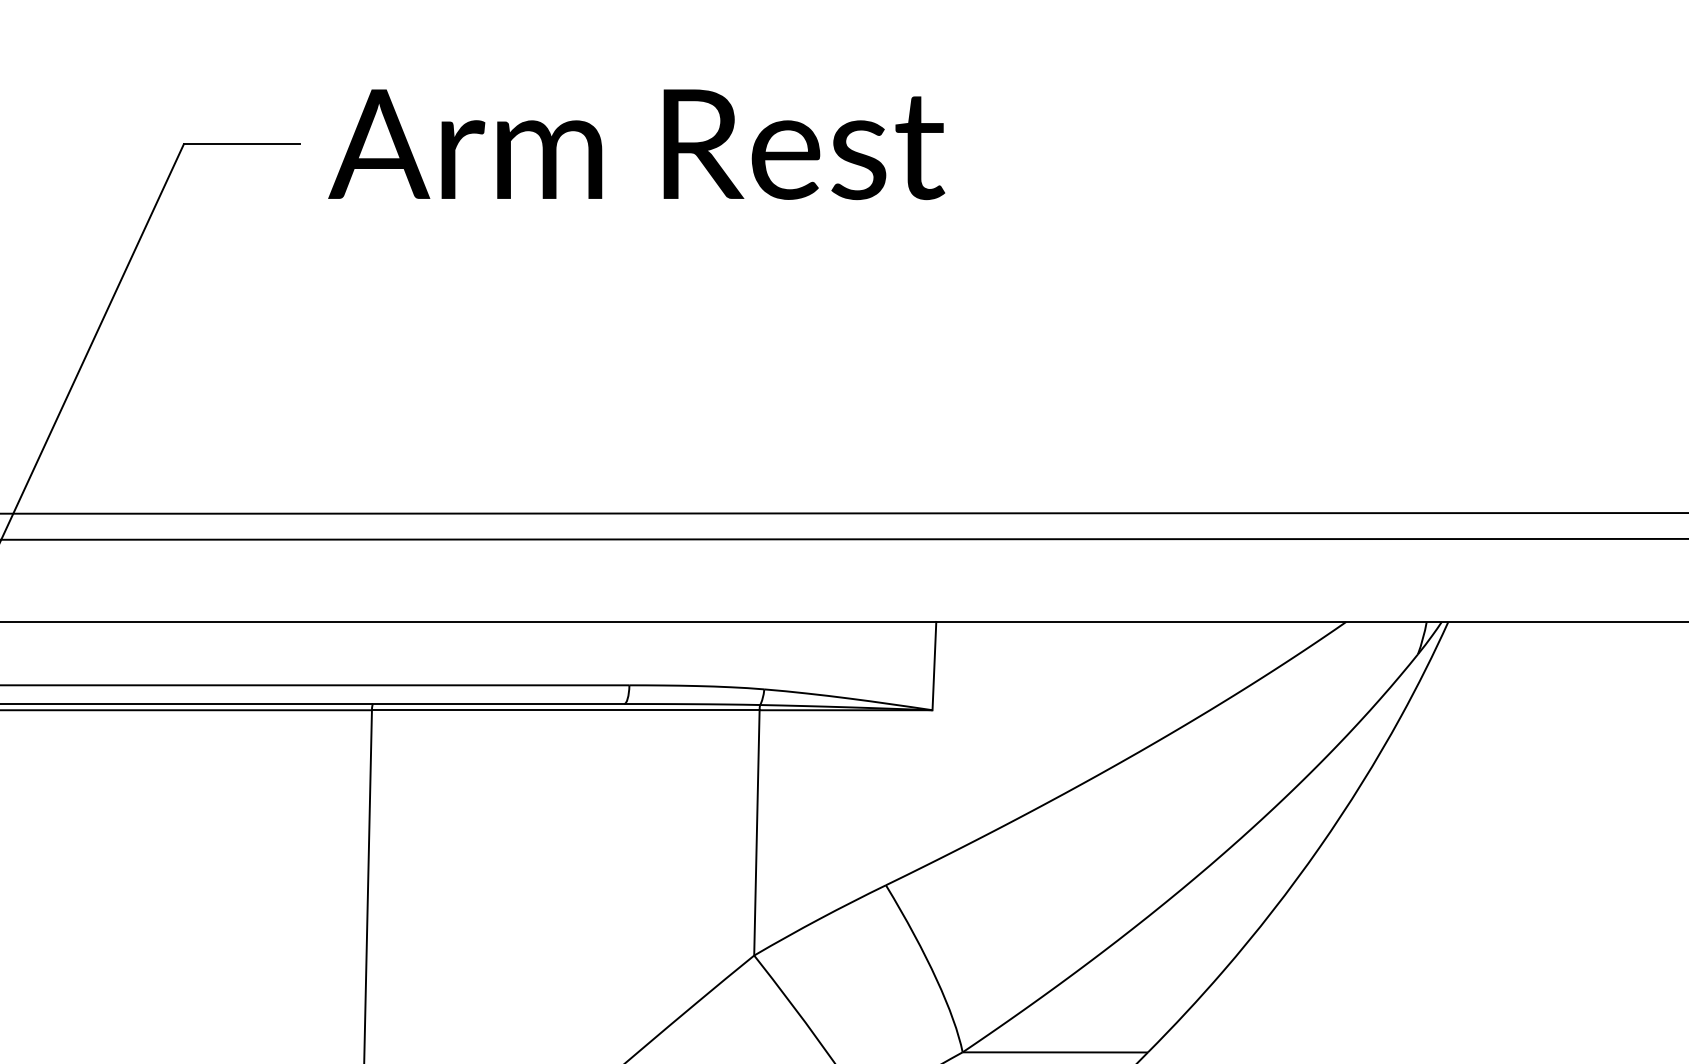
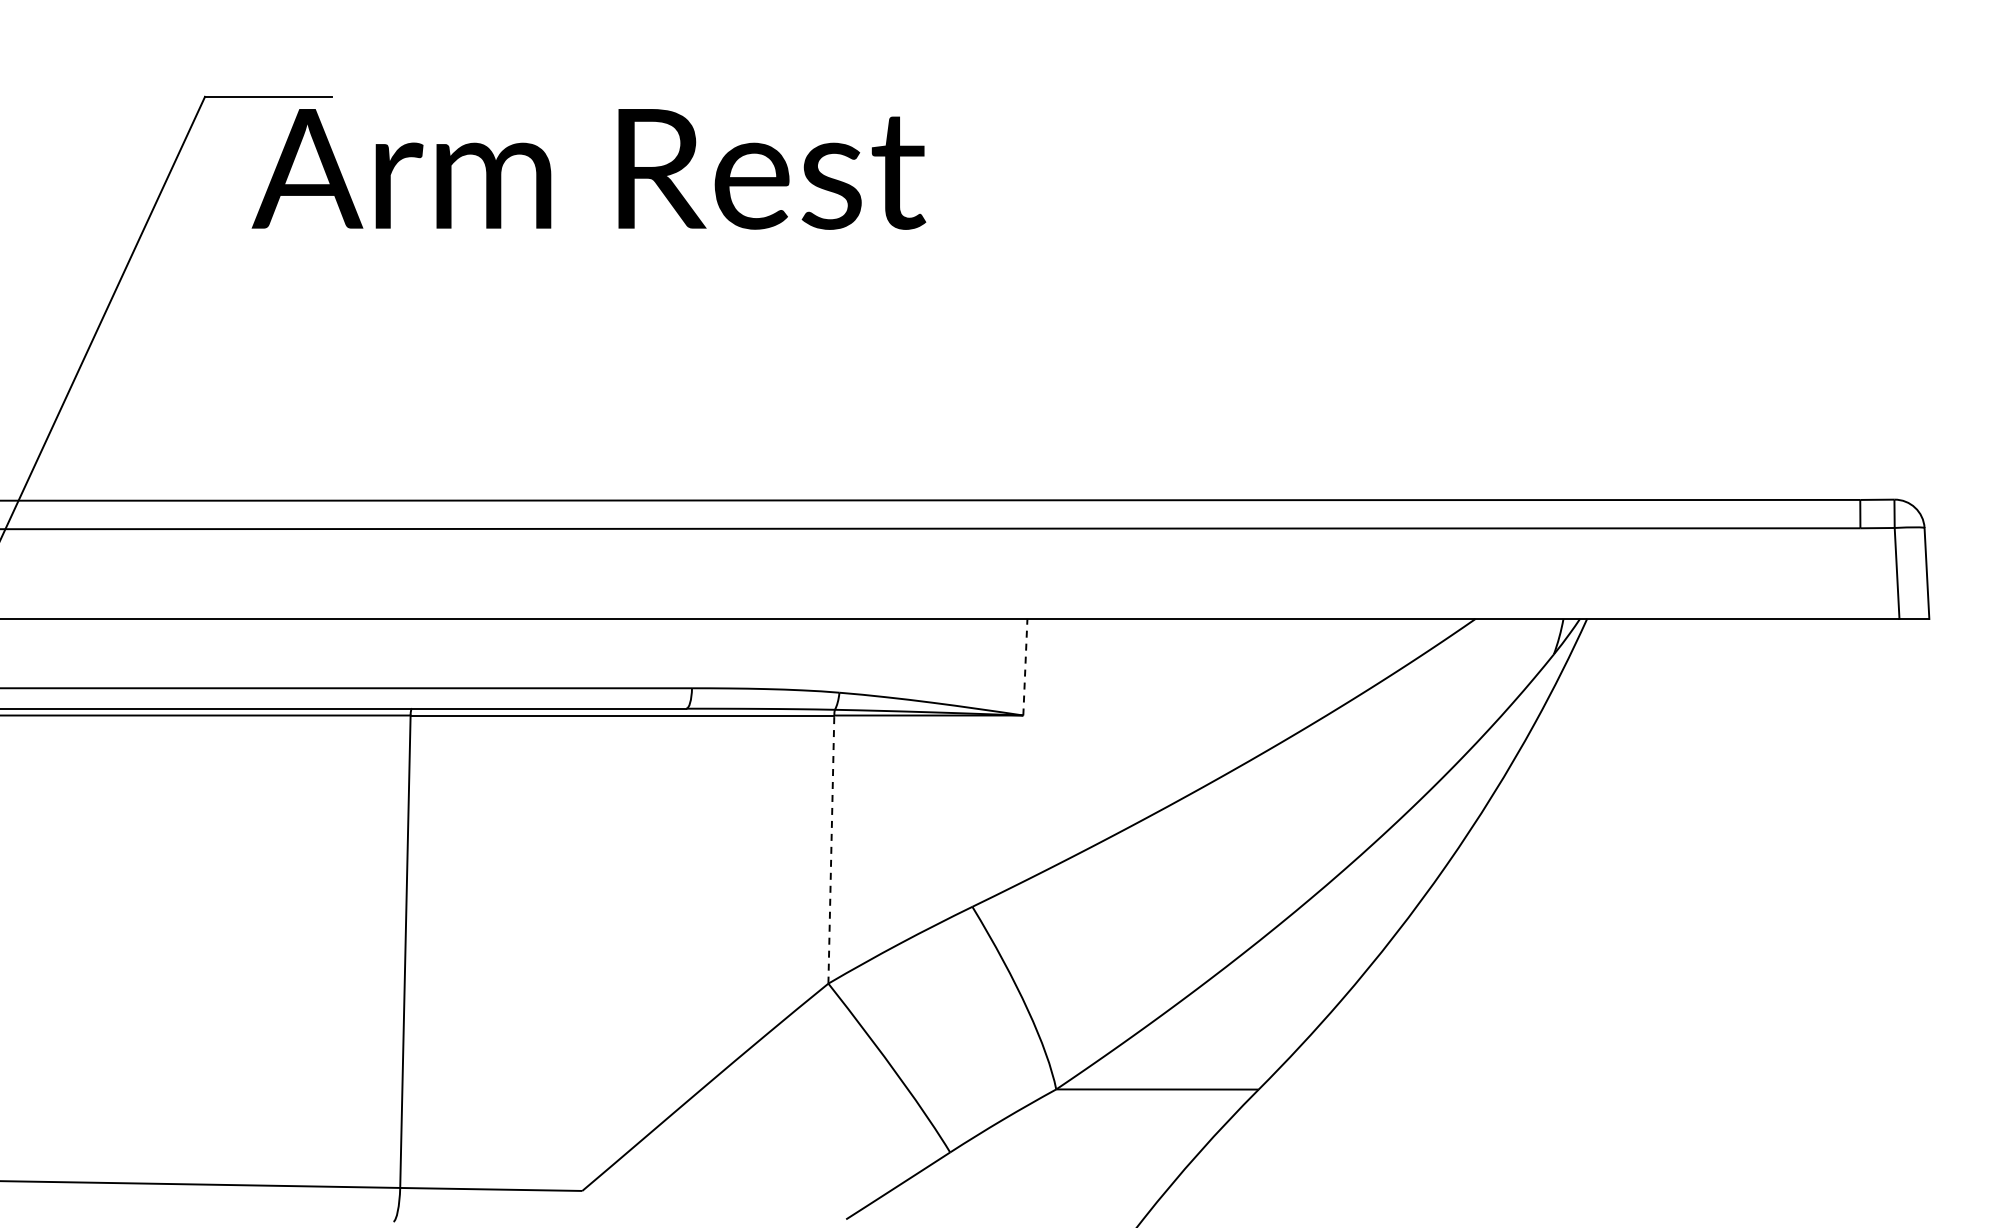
text: (636, 144) -> (588, 169), moved
line: (934, 665) -> (1025, 666), solid -> dashed
line: (757, 832) -> (831, 849), solid -> dashed

